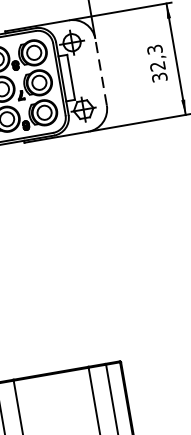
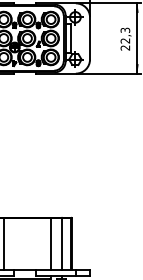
line: (101, 72) -> (90, 38), dashed -> solid
text: (159, 76) -> (125, 47), 32,3 -> 22,3

